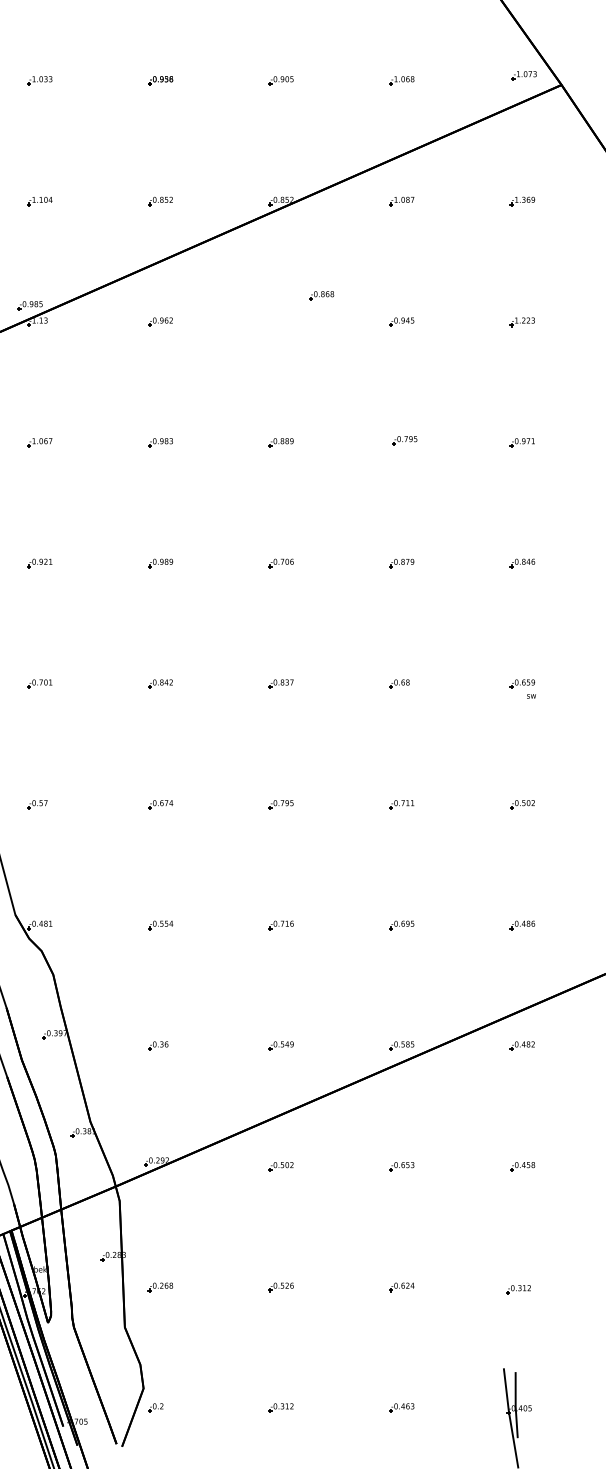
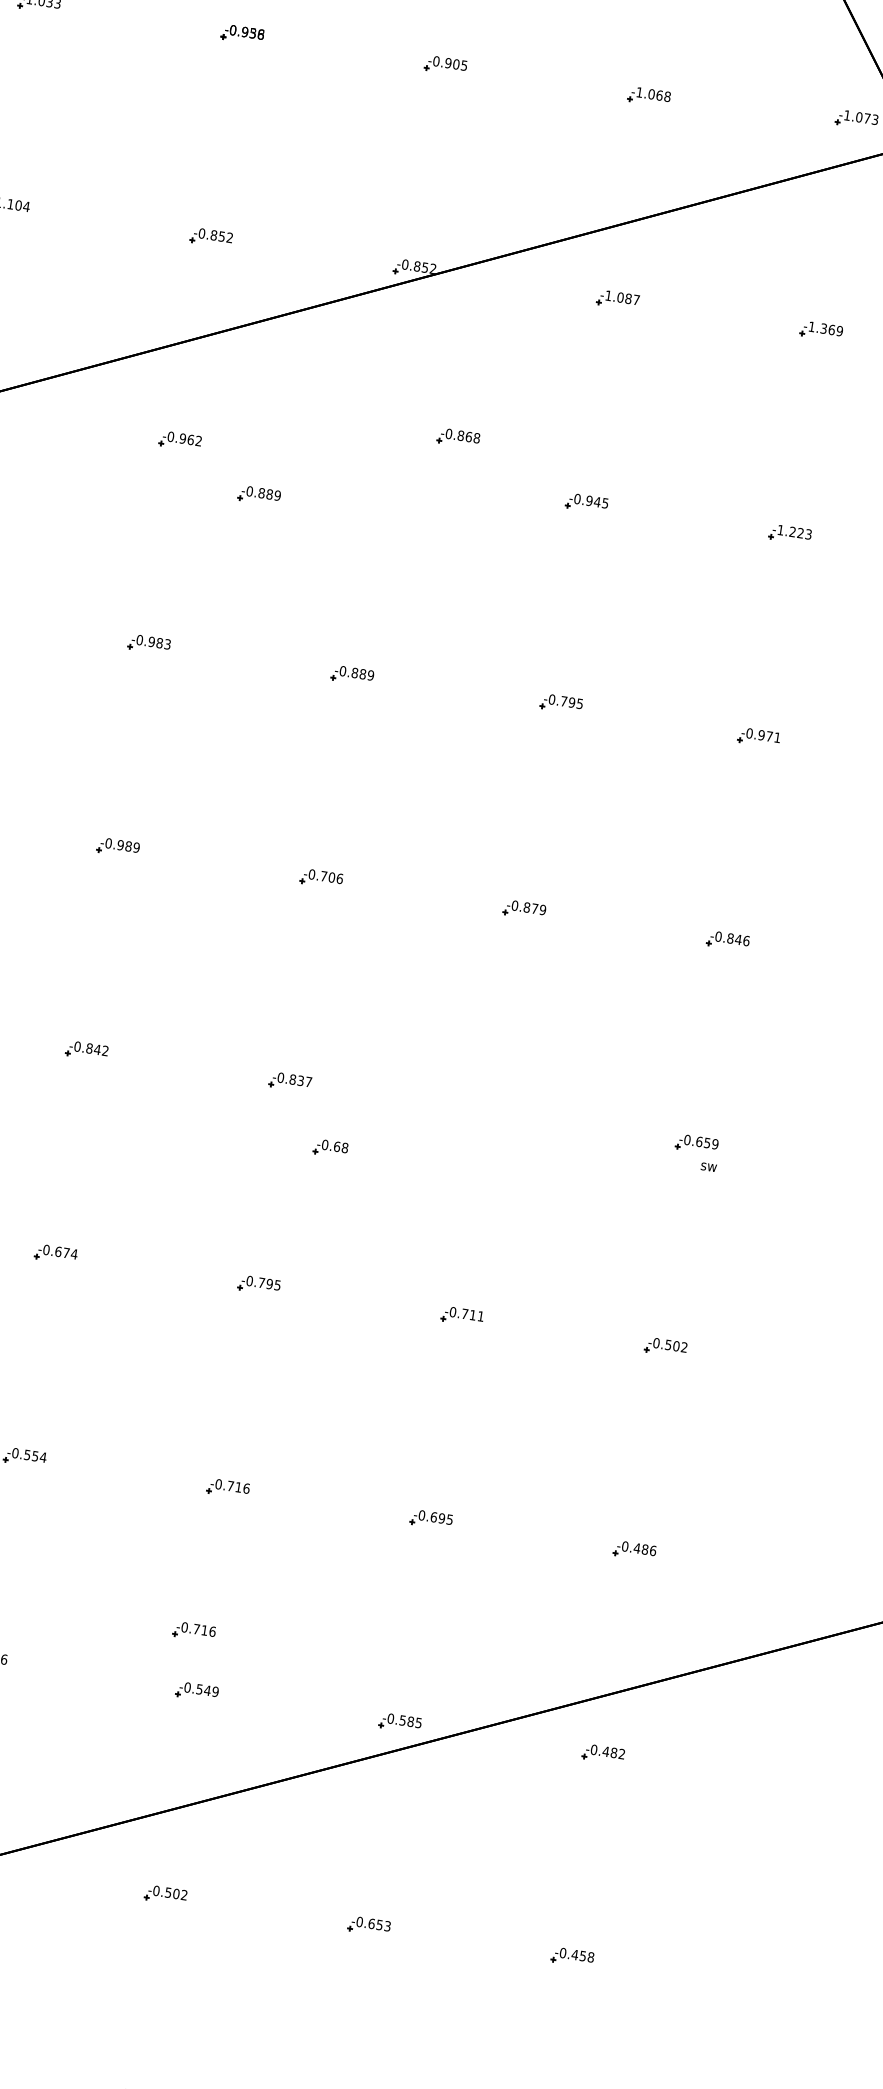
part: (210, 346) -> (258, 494), added
part: (399, 683) -> (330, 1147), moved
part: (273, 1011) -> (192, 1631), added

